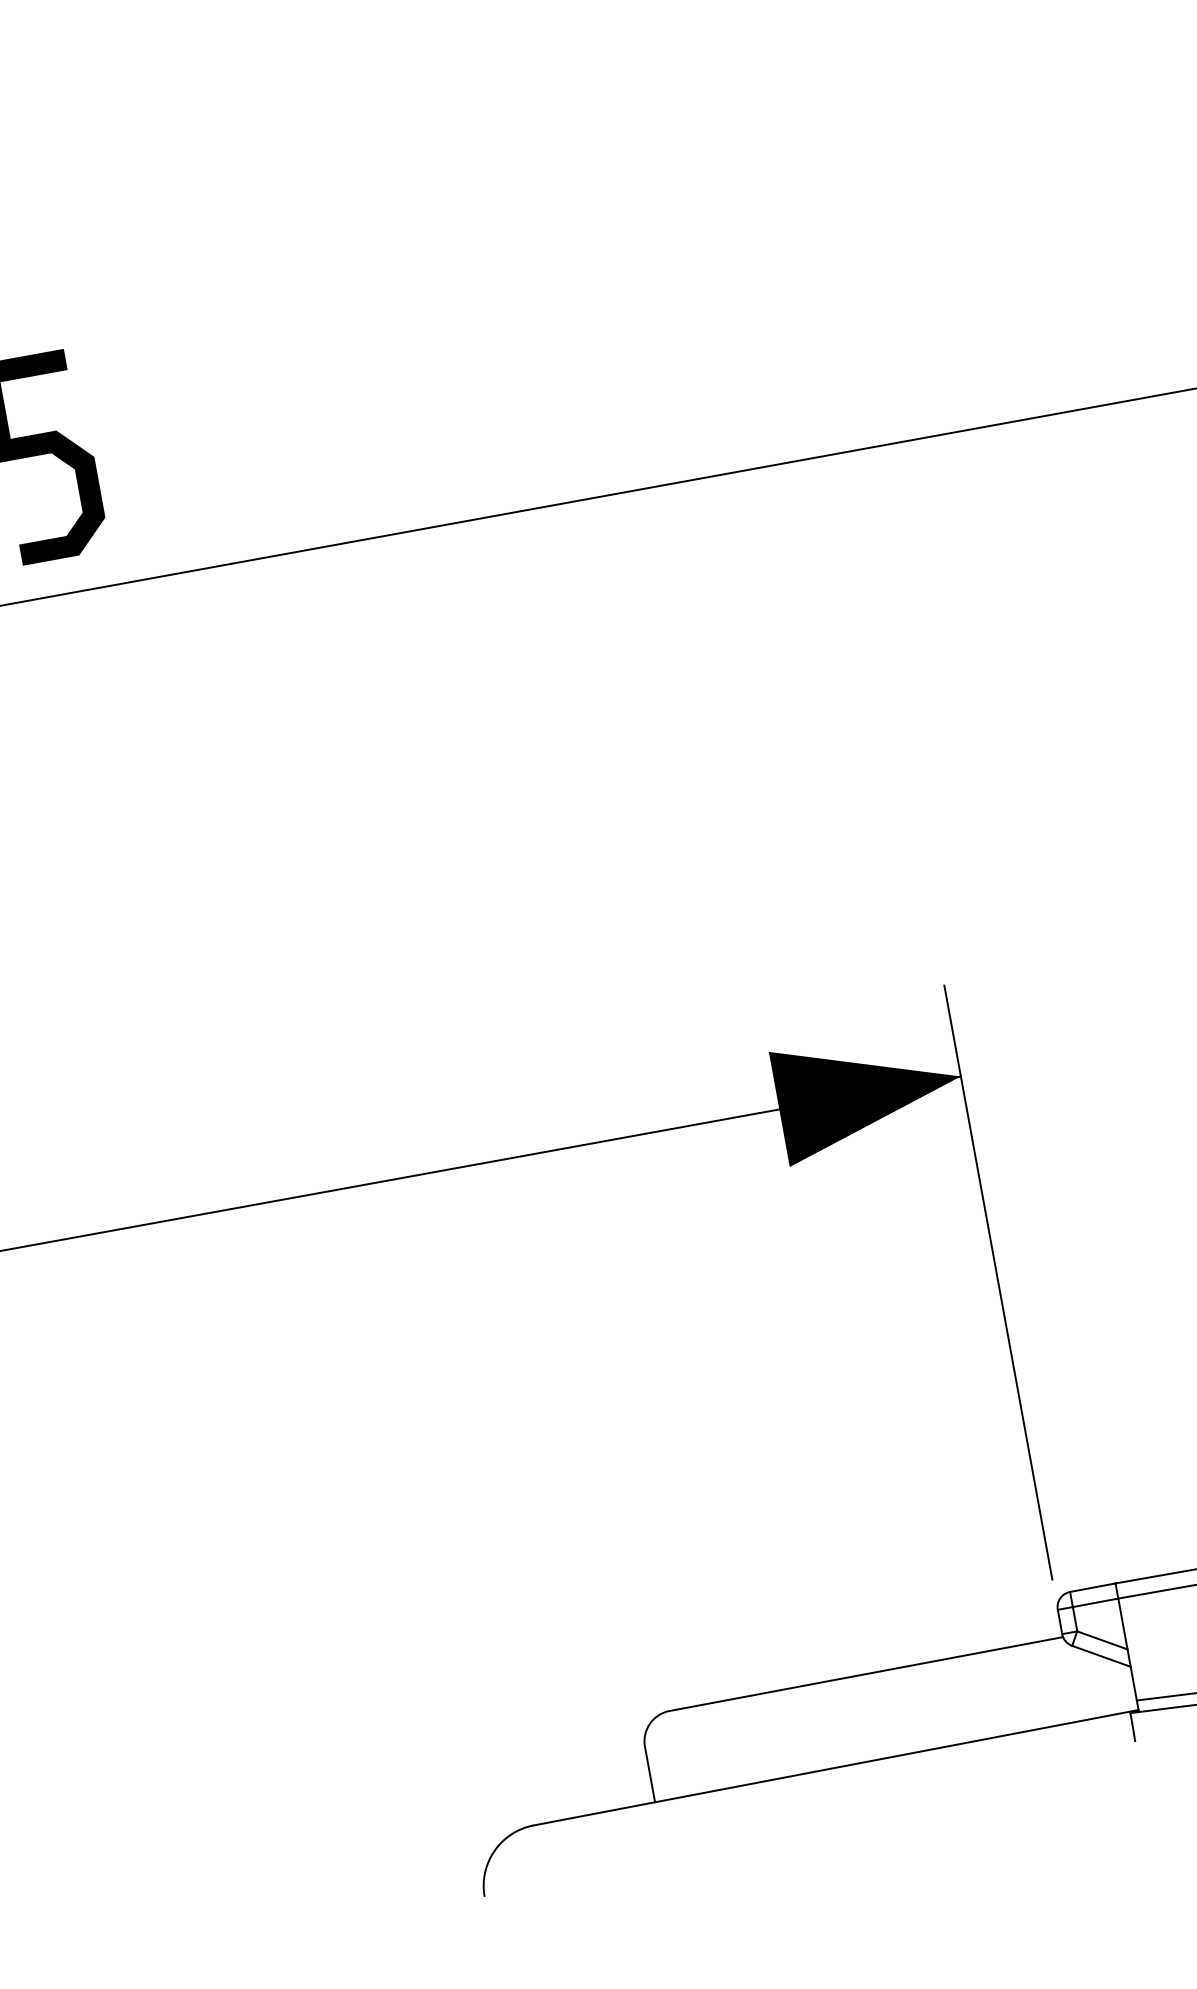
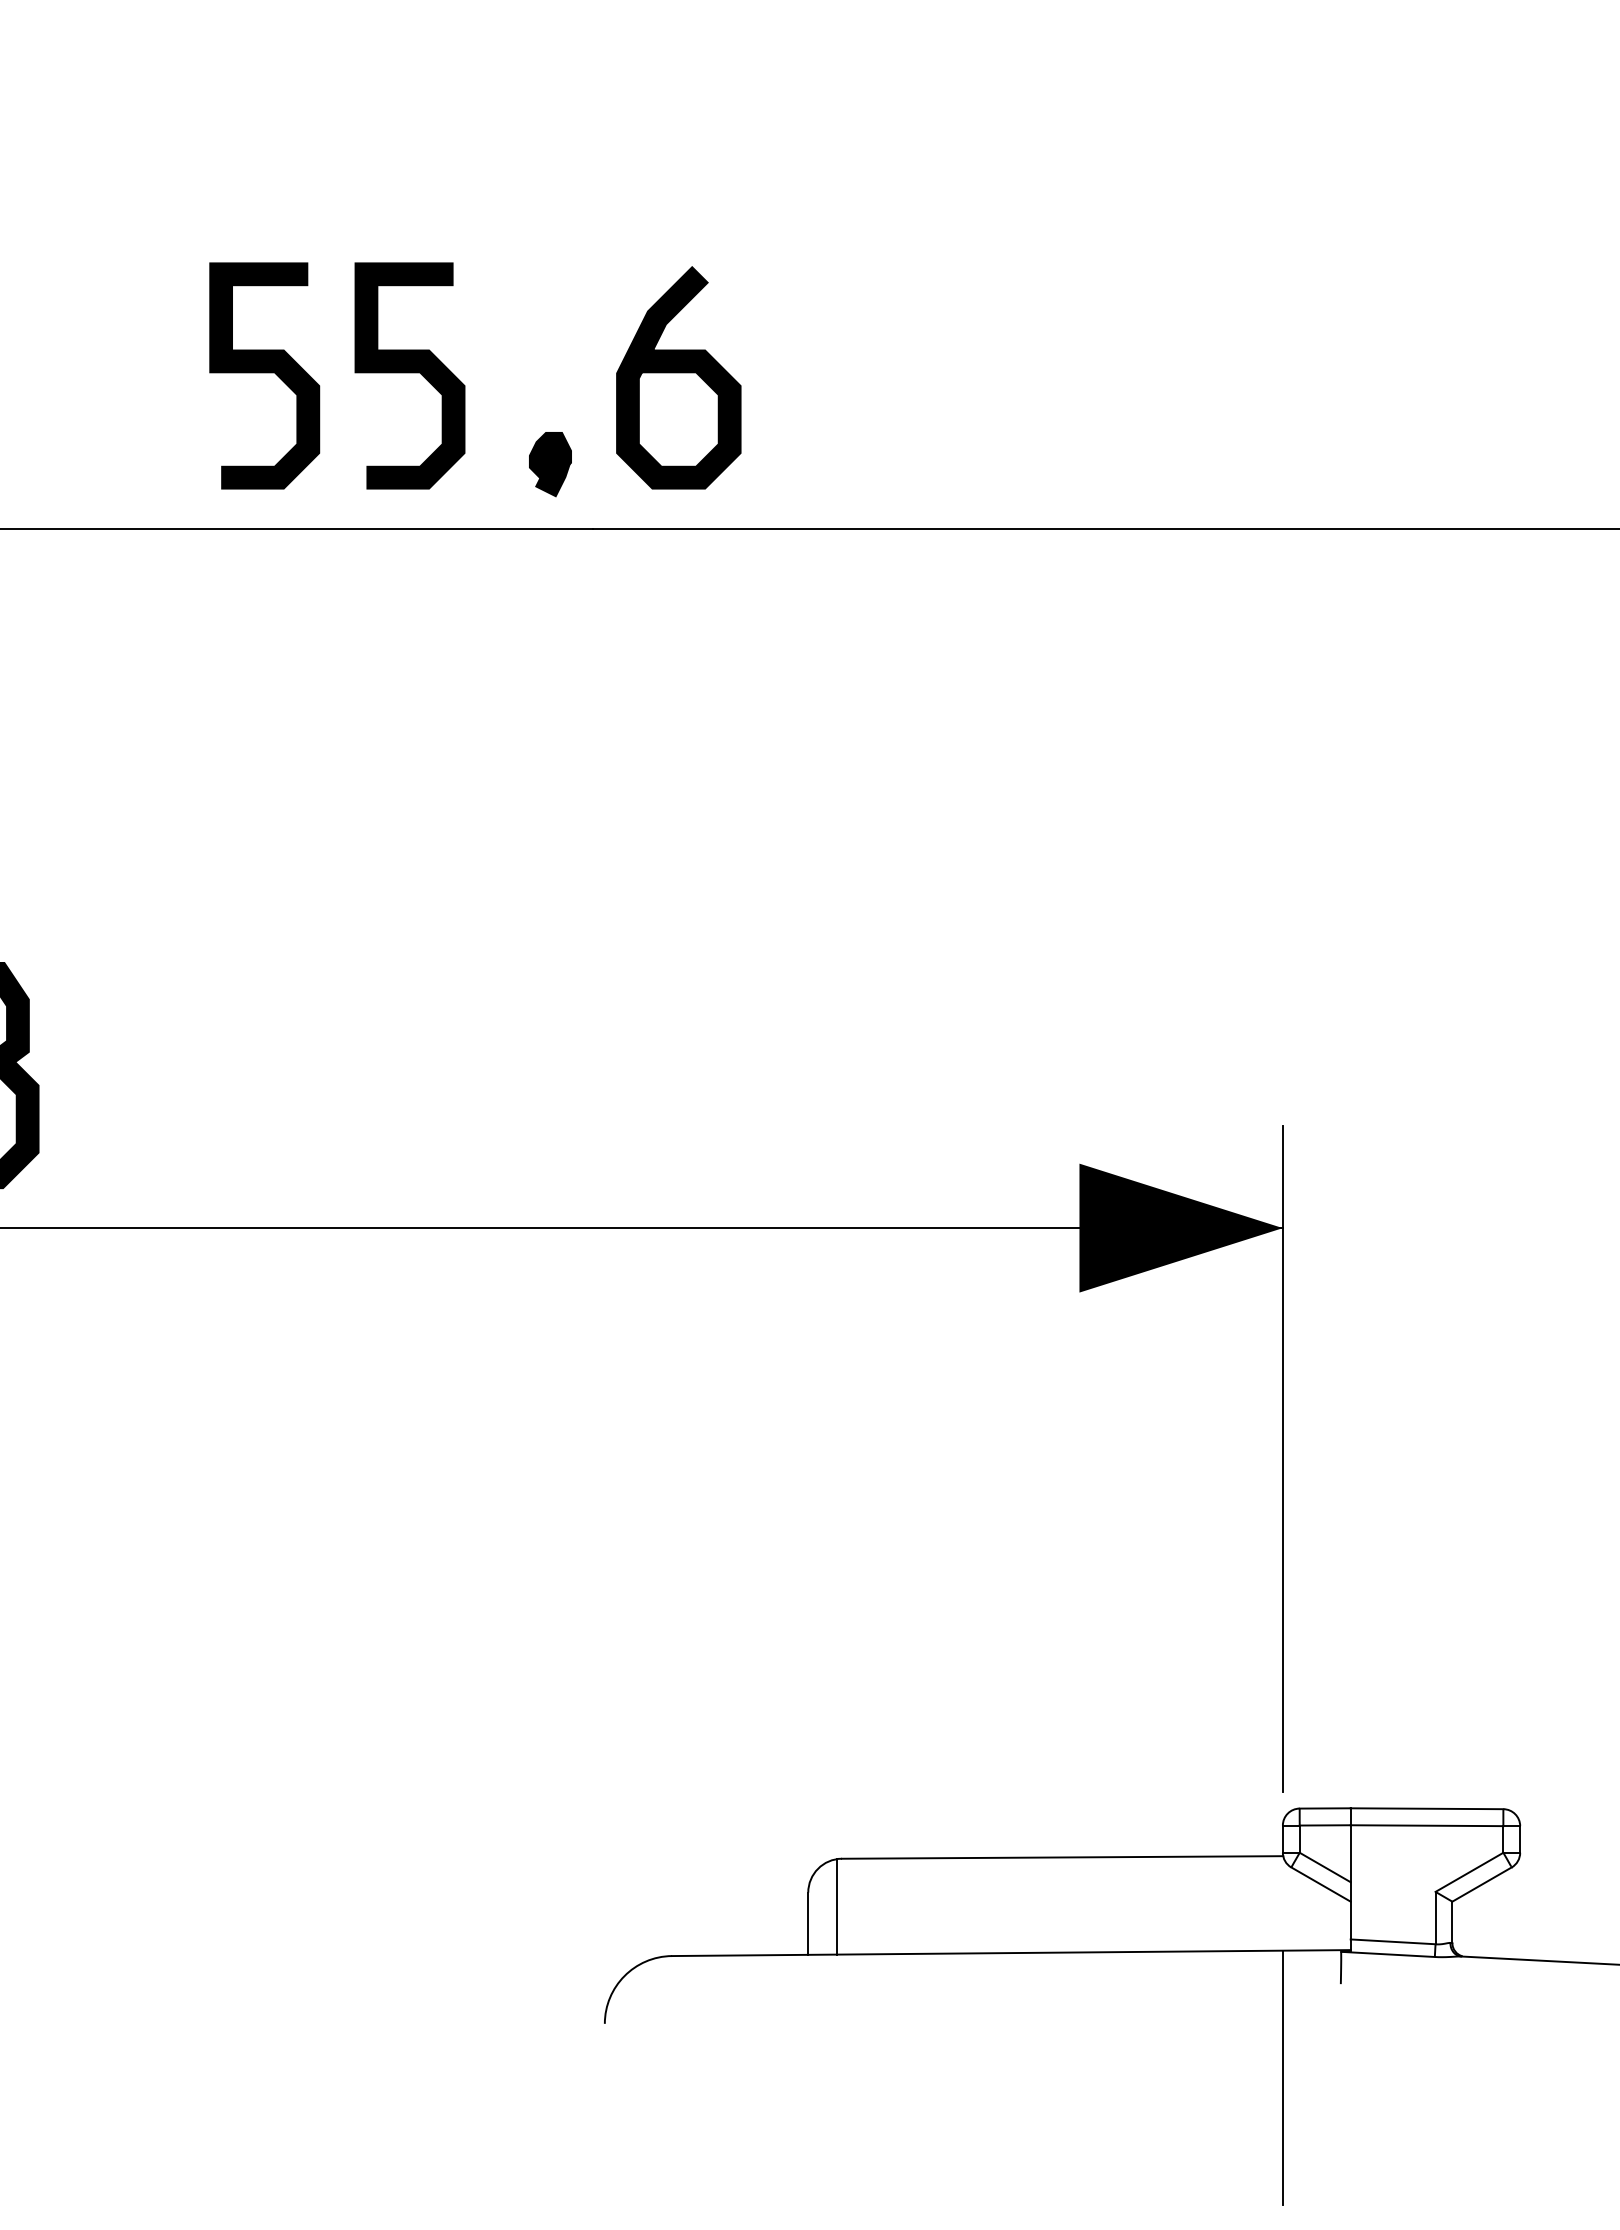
curve: (282, 411) -> (678, 373), added
part: (183, 513) -> (550, 464), added
line: (673, 1754) -> (837, 1906), added
line: (1098, 1834) -> (1282, 2077), added

